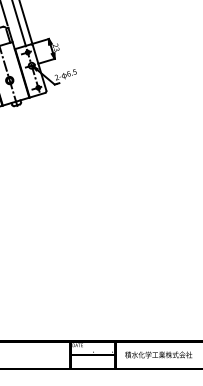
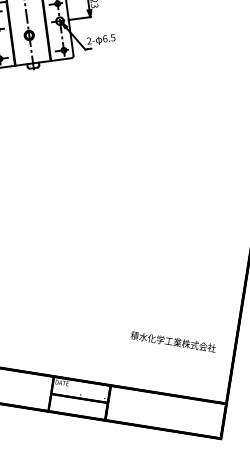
text: (158, 354) -> (173, 341), moved

